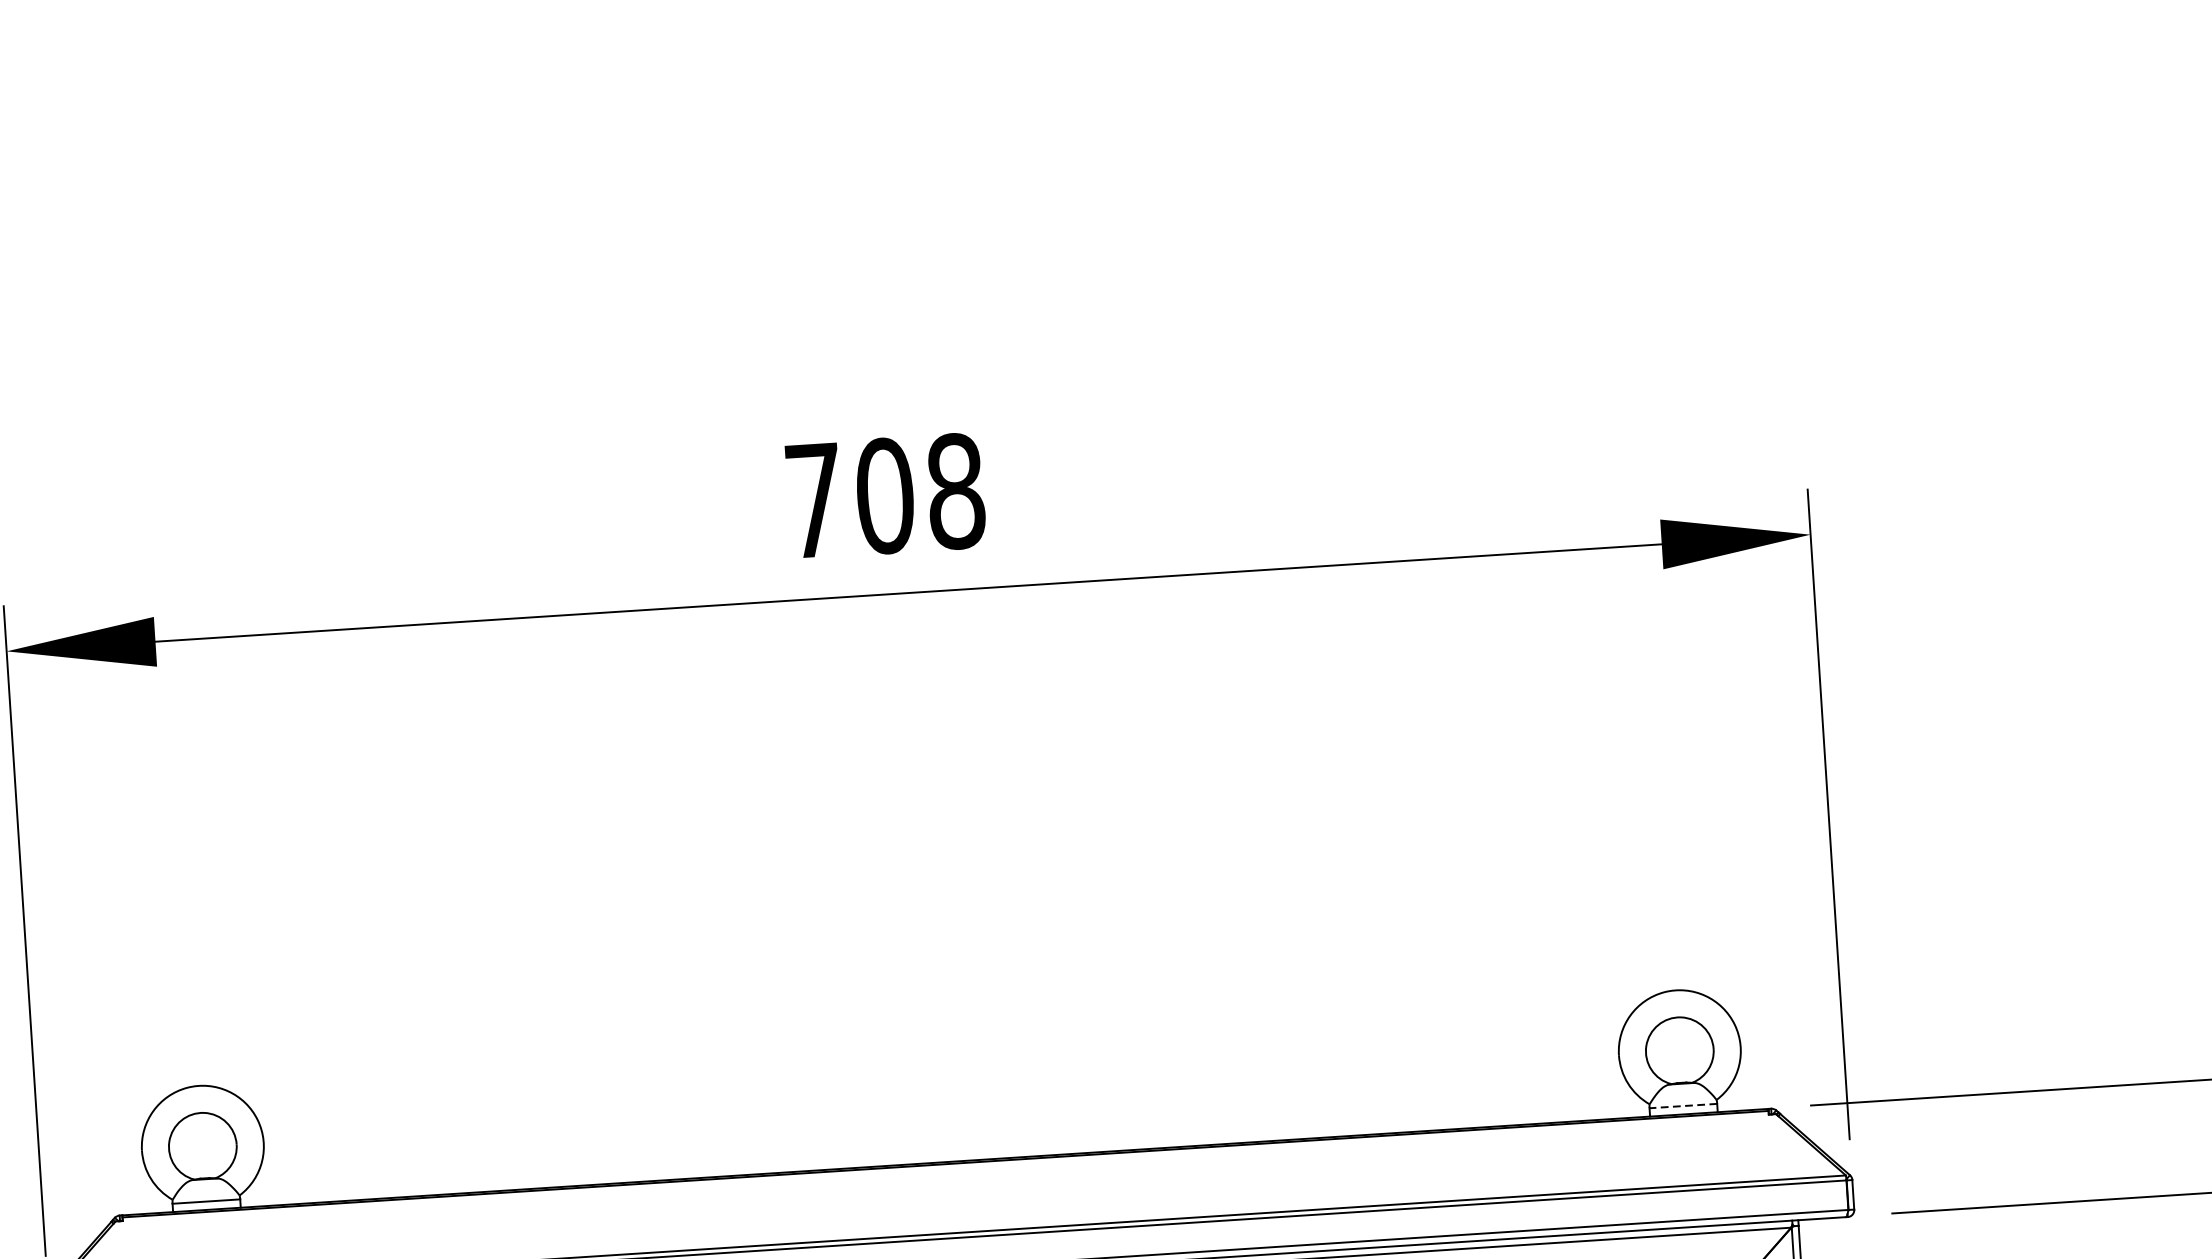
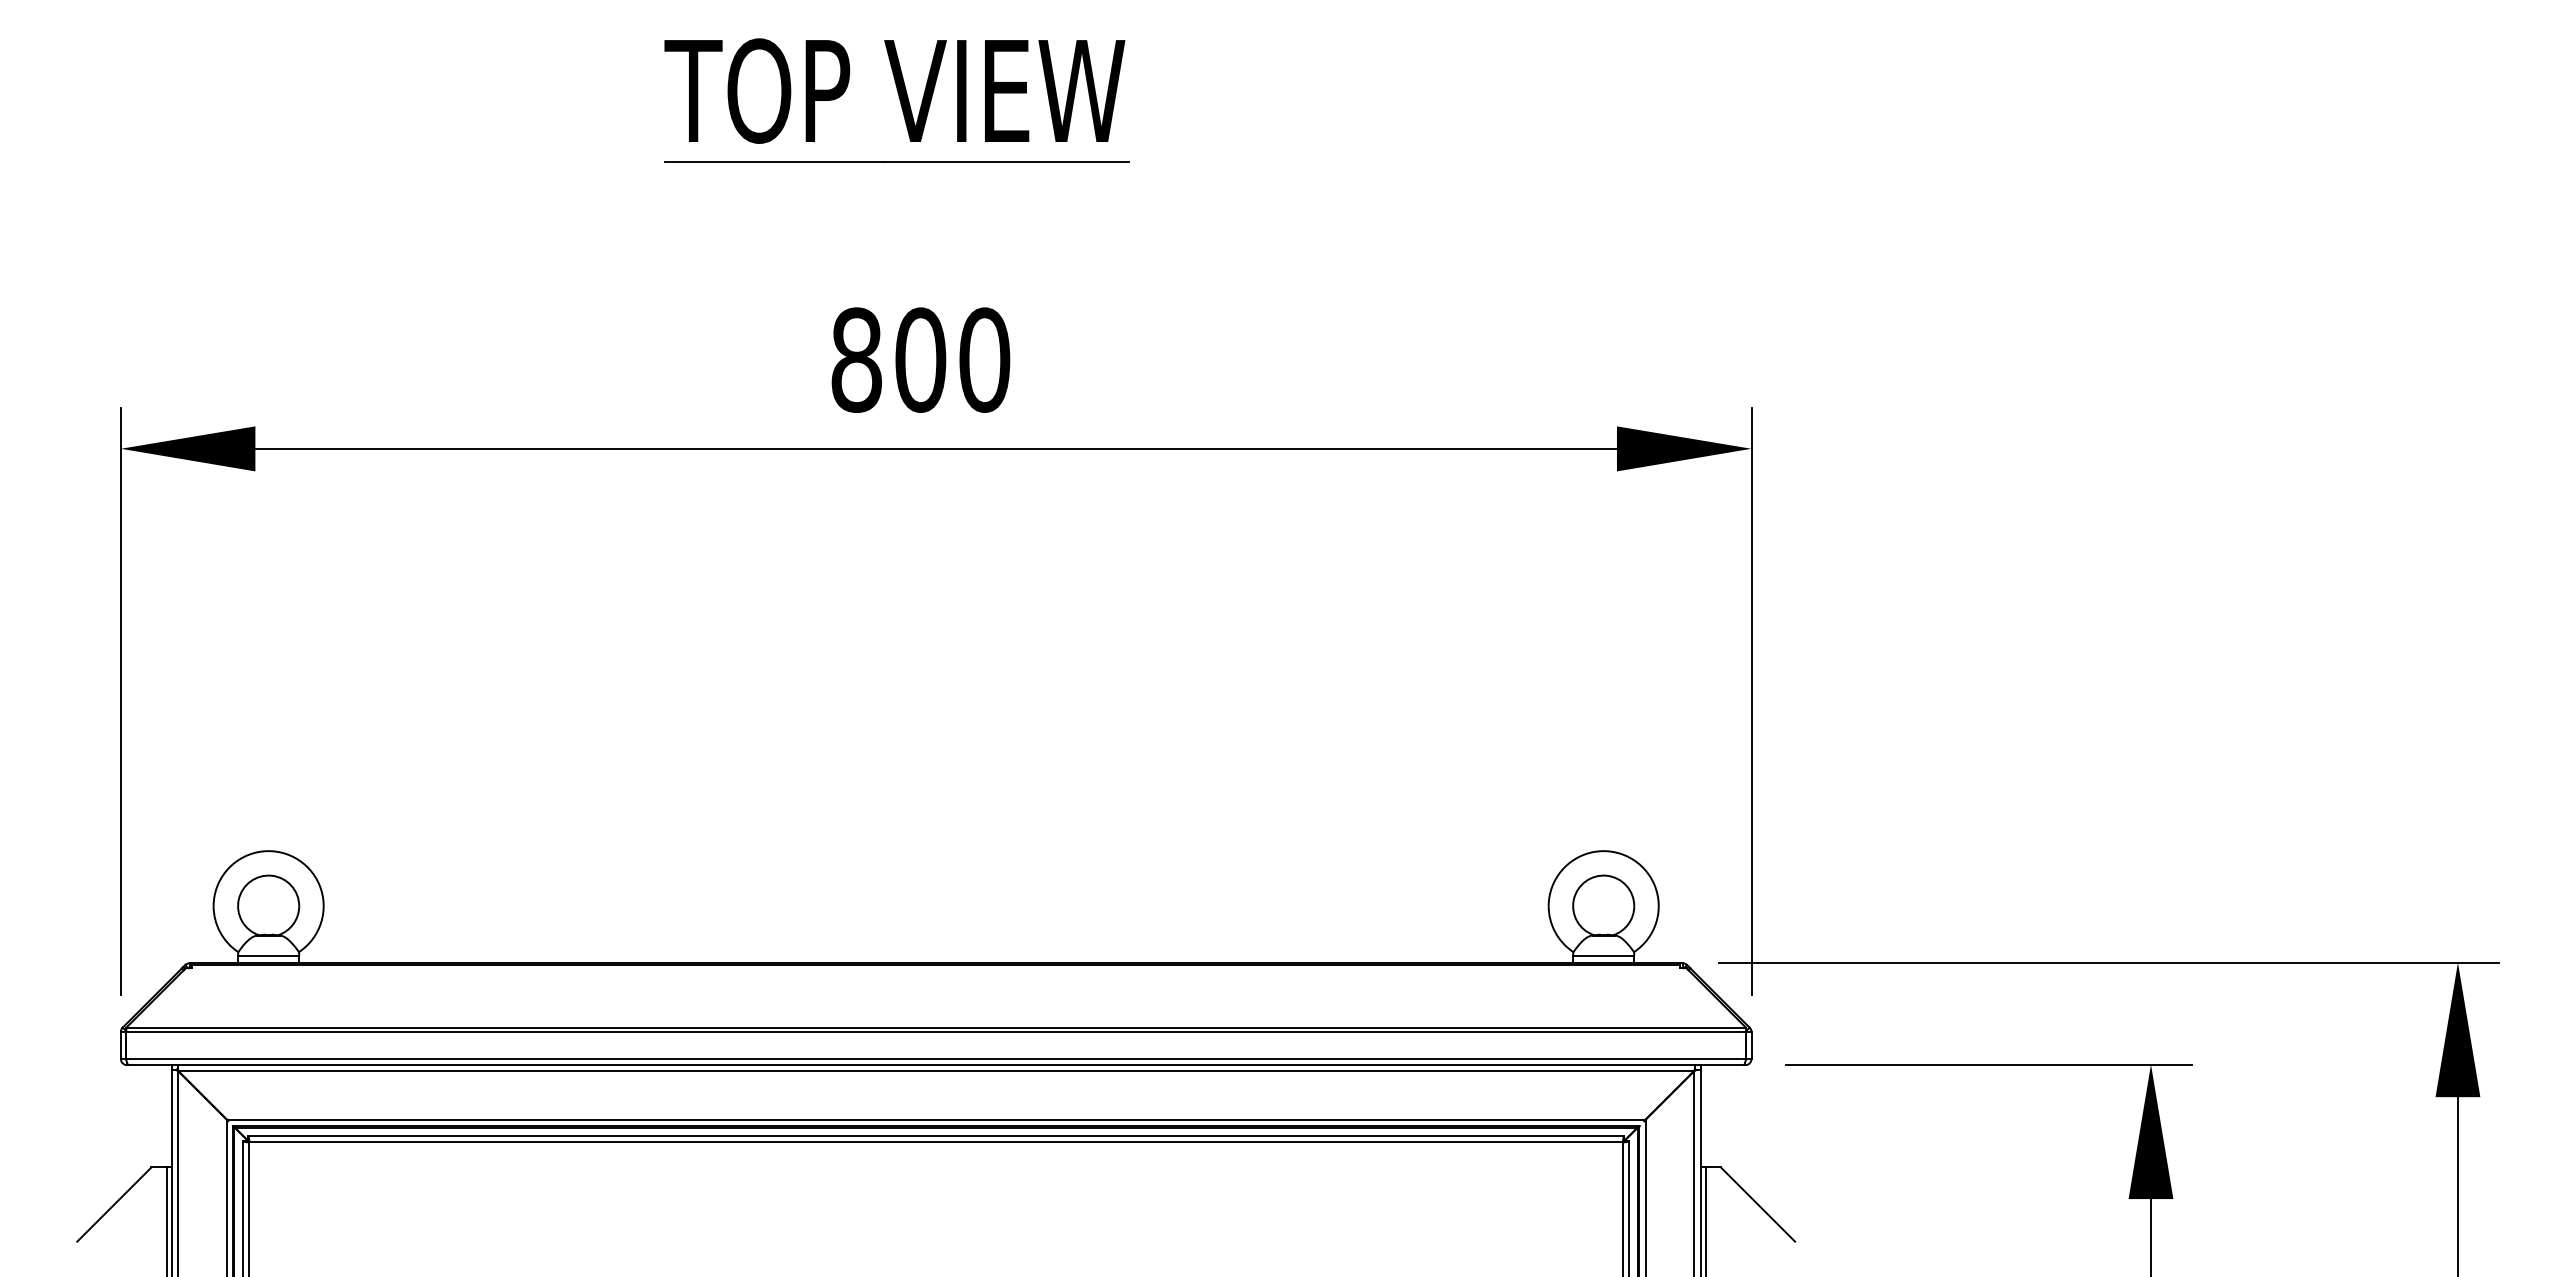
part: (839, 210) -> (896, 100), added
text: (884, 495) -> (920, 359), 708 -> 800
line: (1683, 1105) -> (1603, 955), dashed -> solid

